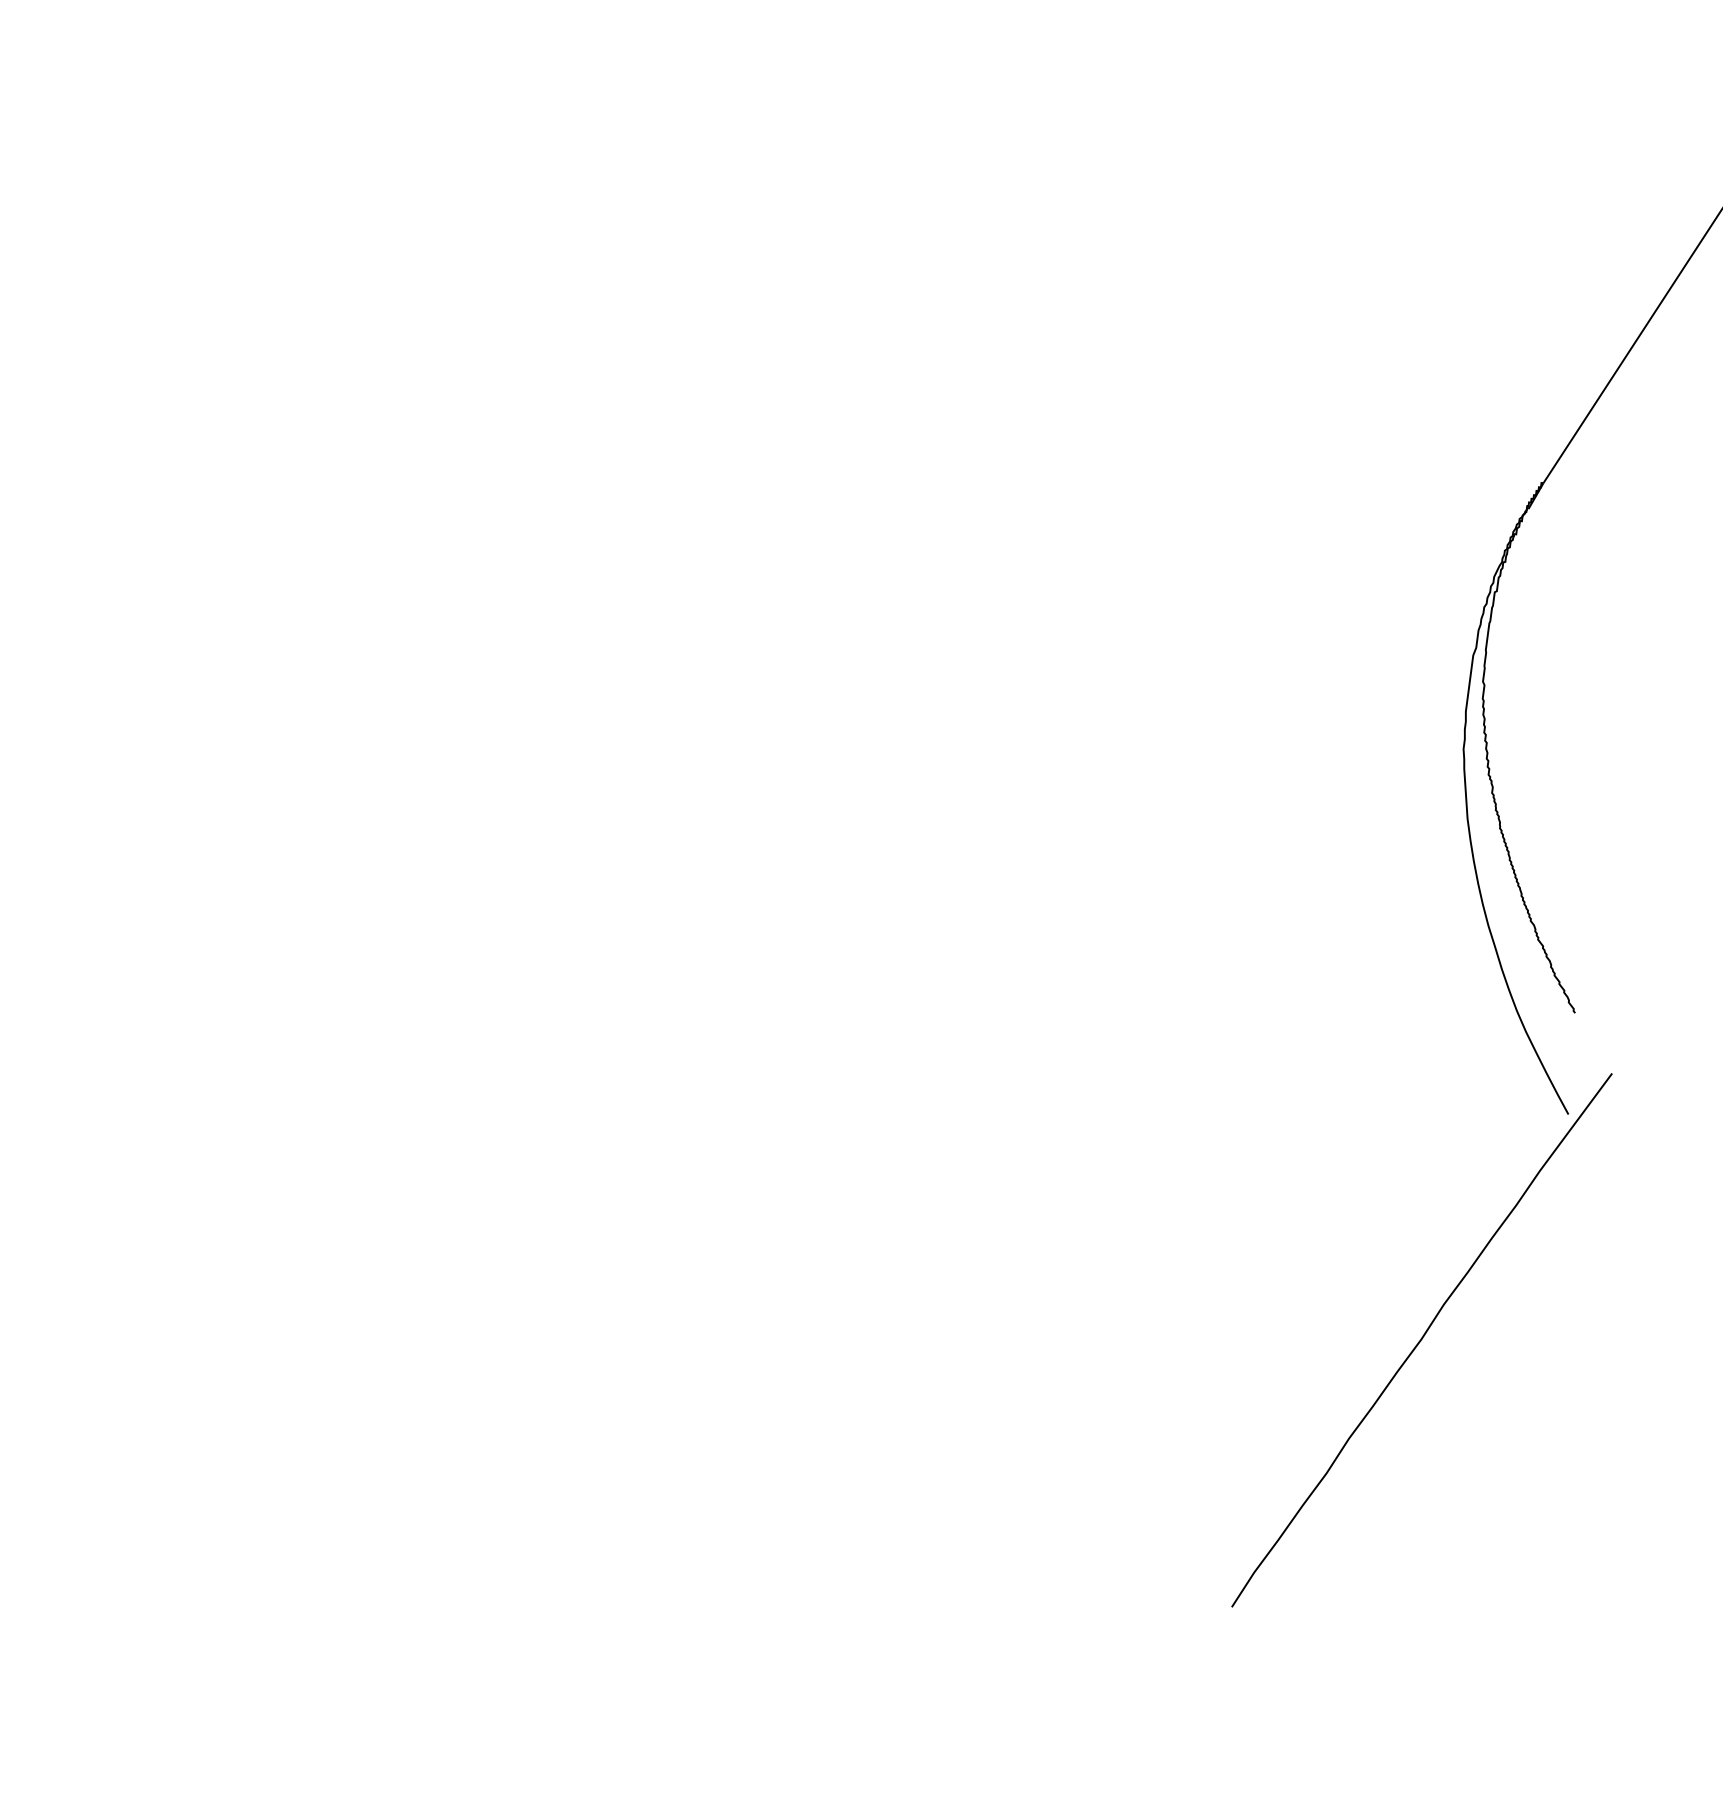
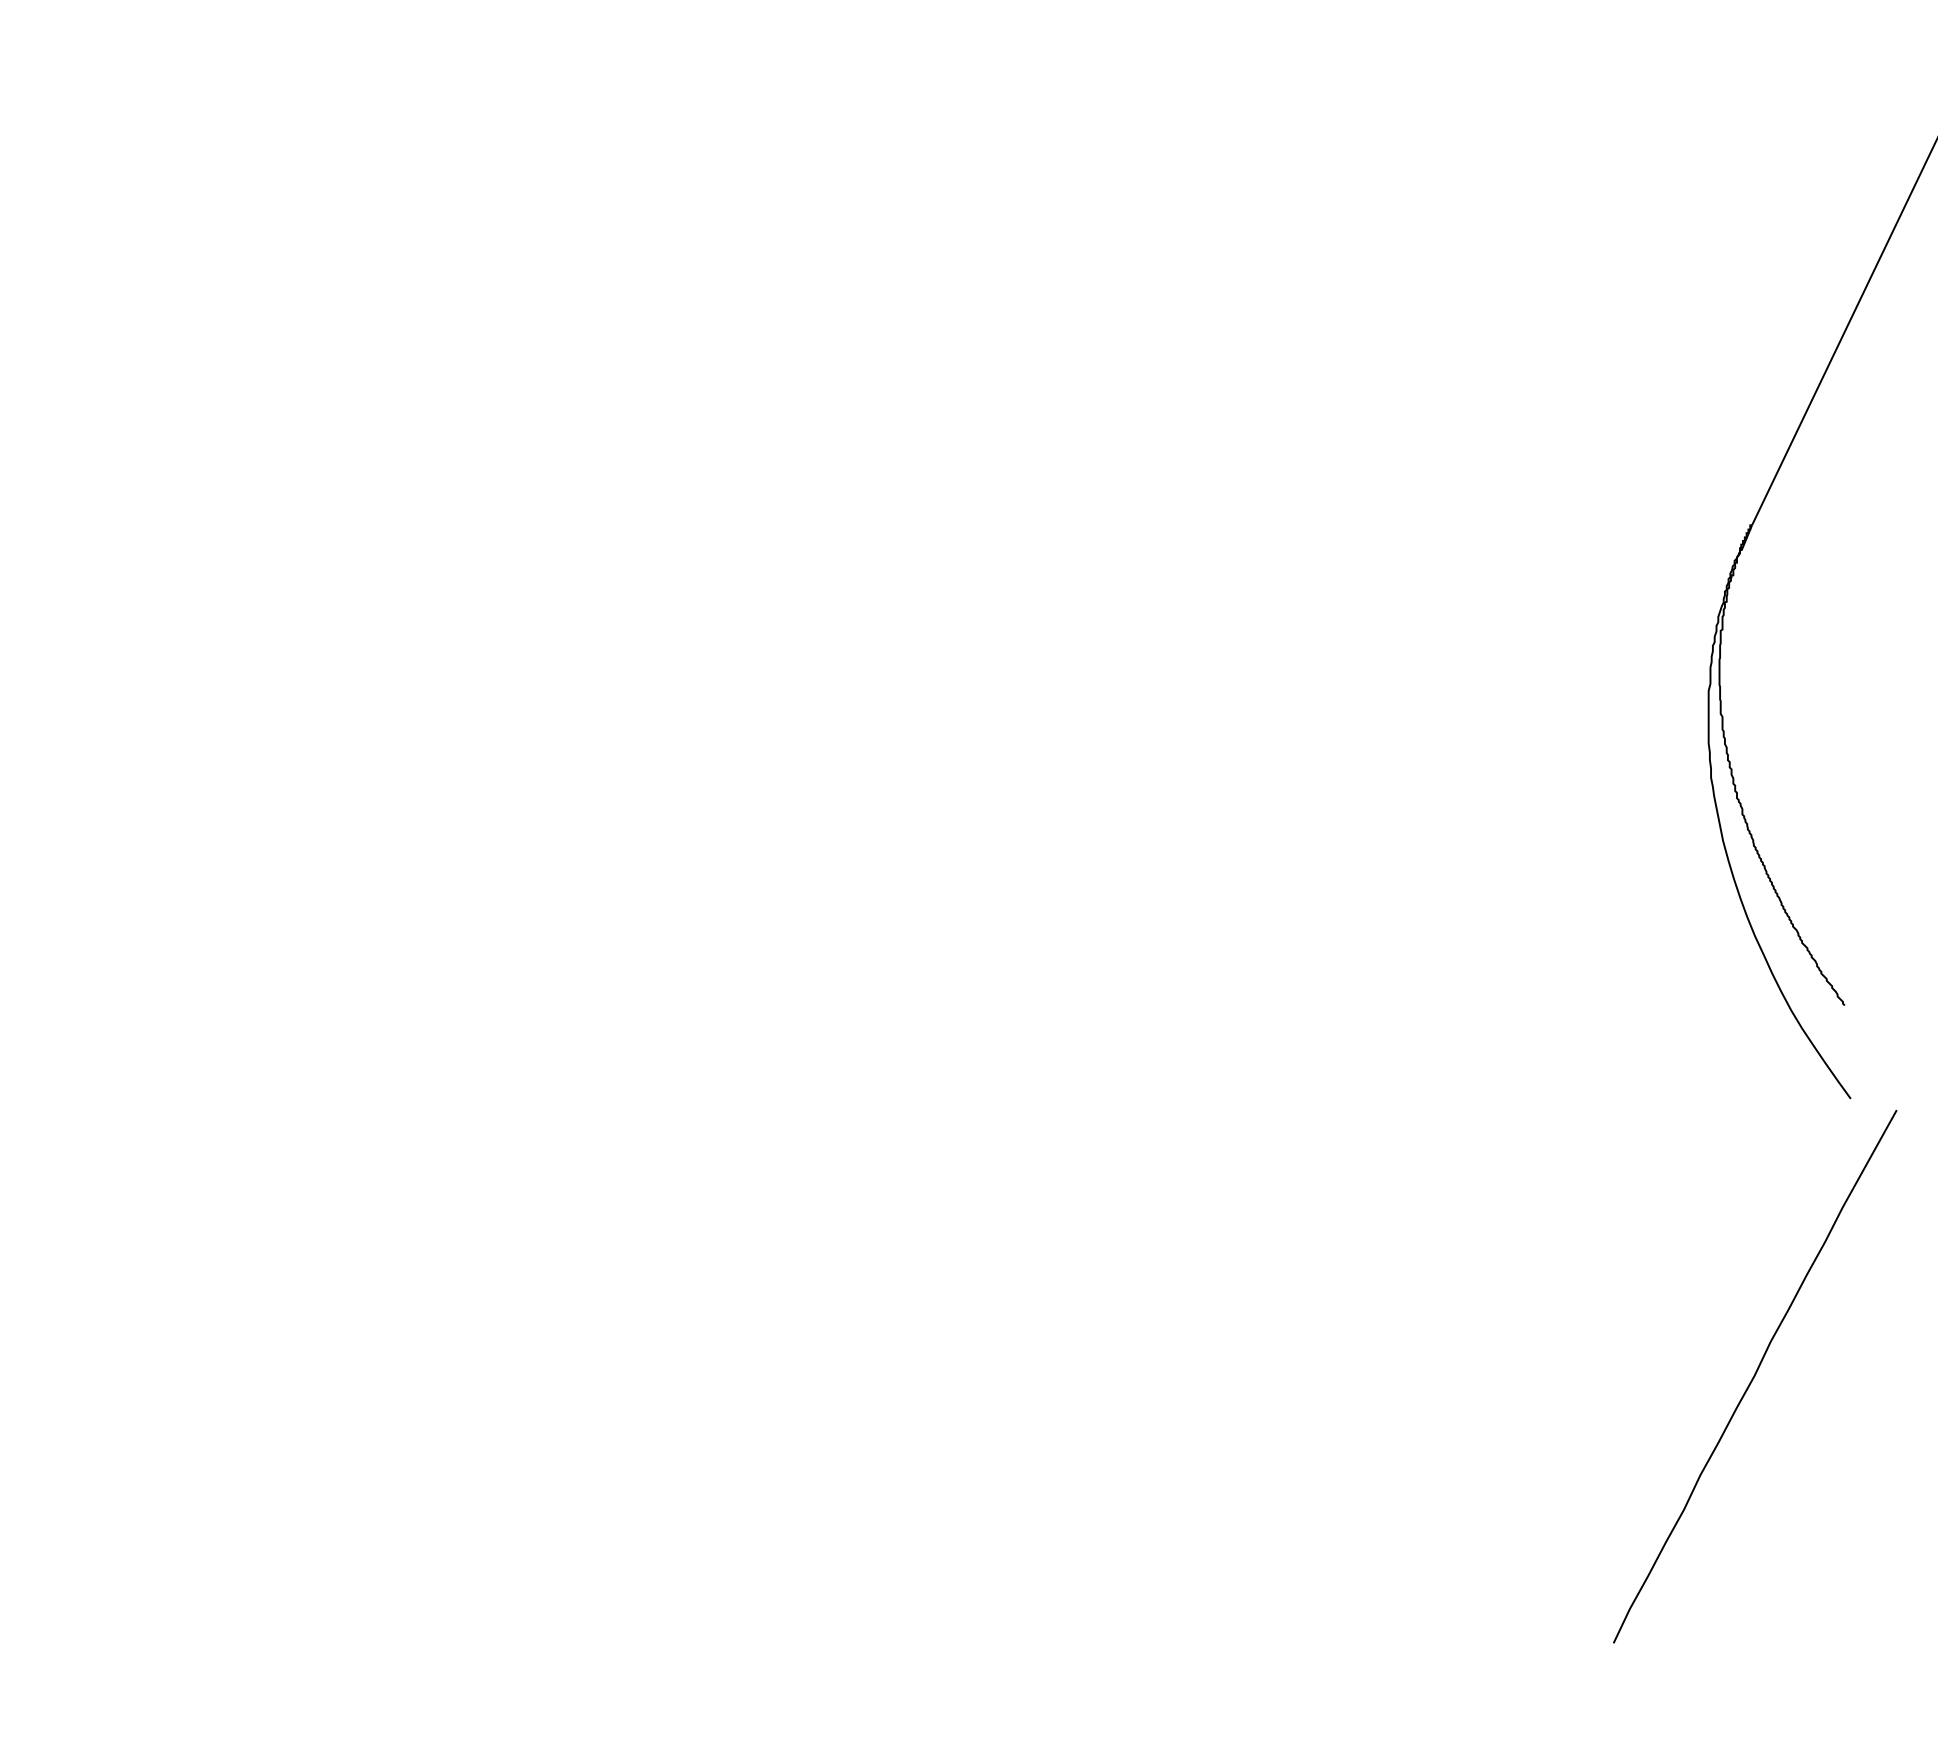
curve: (1422, 1340) -> (1755, 1376), moved

